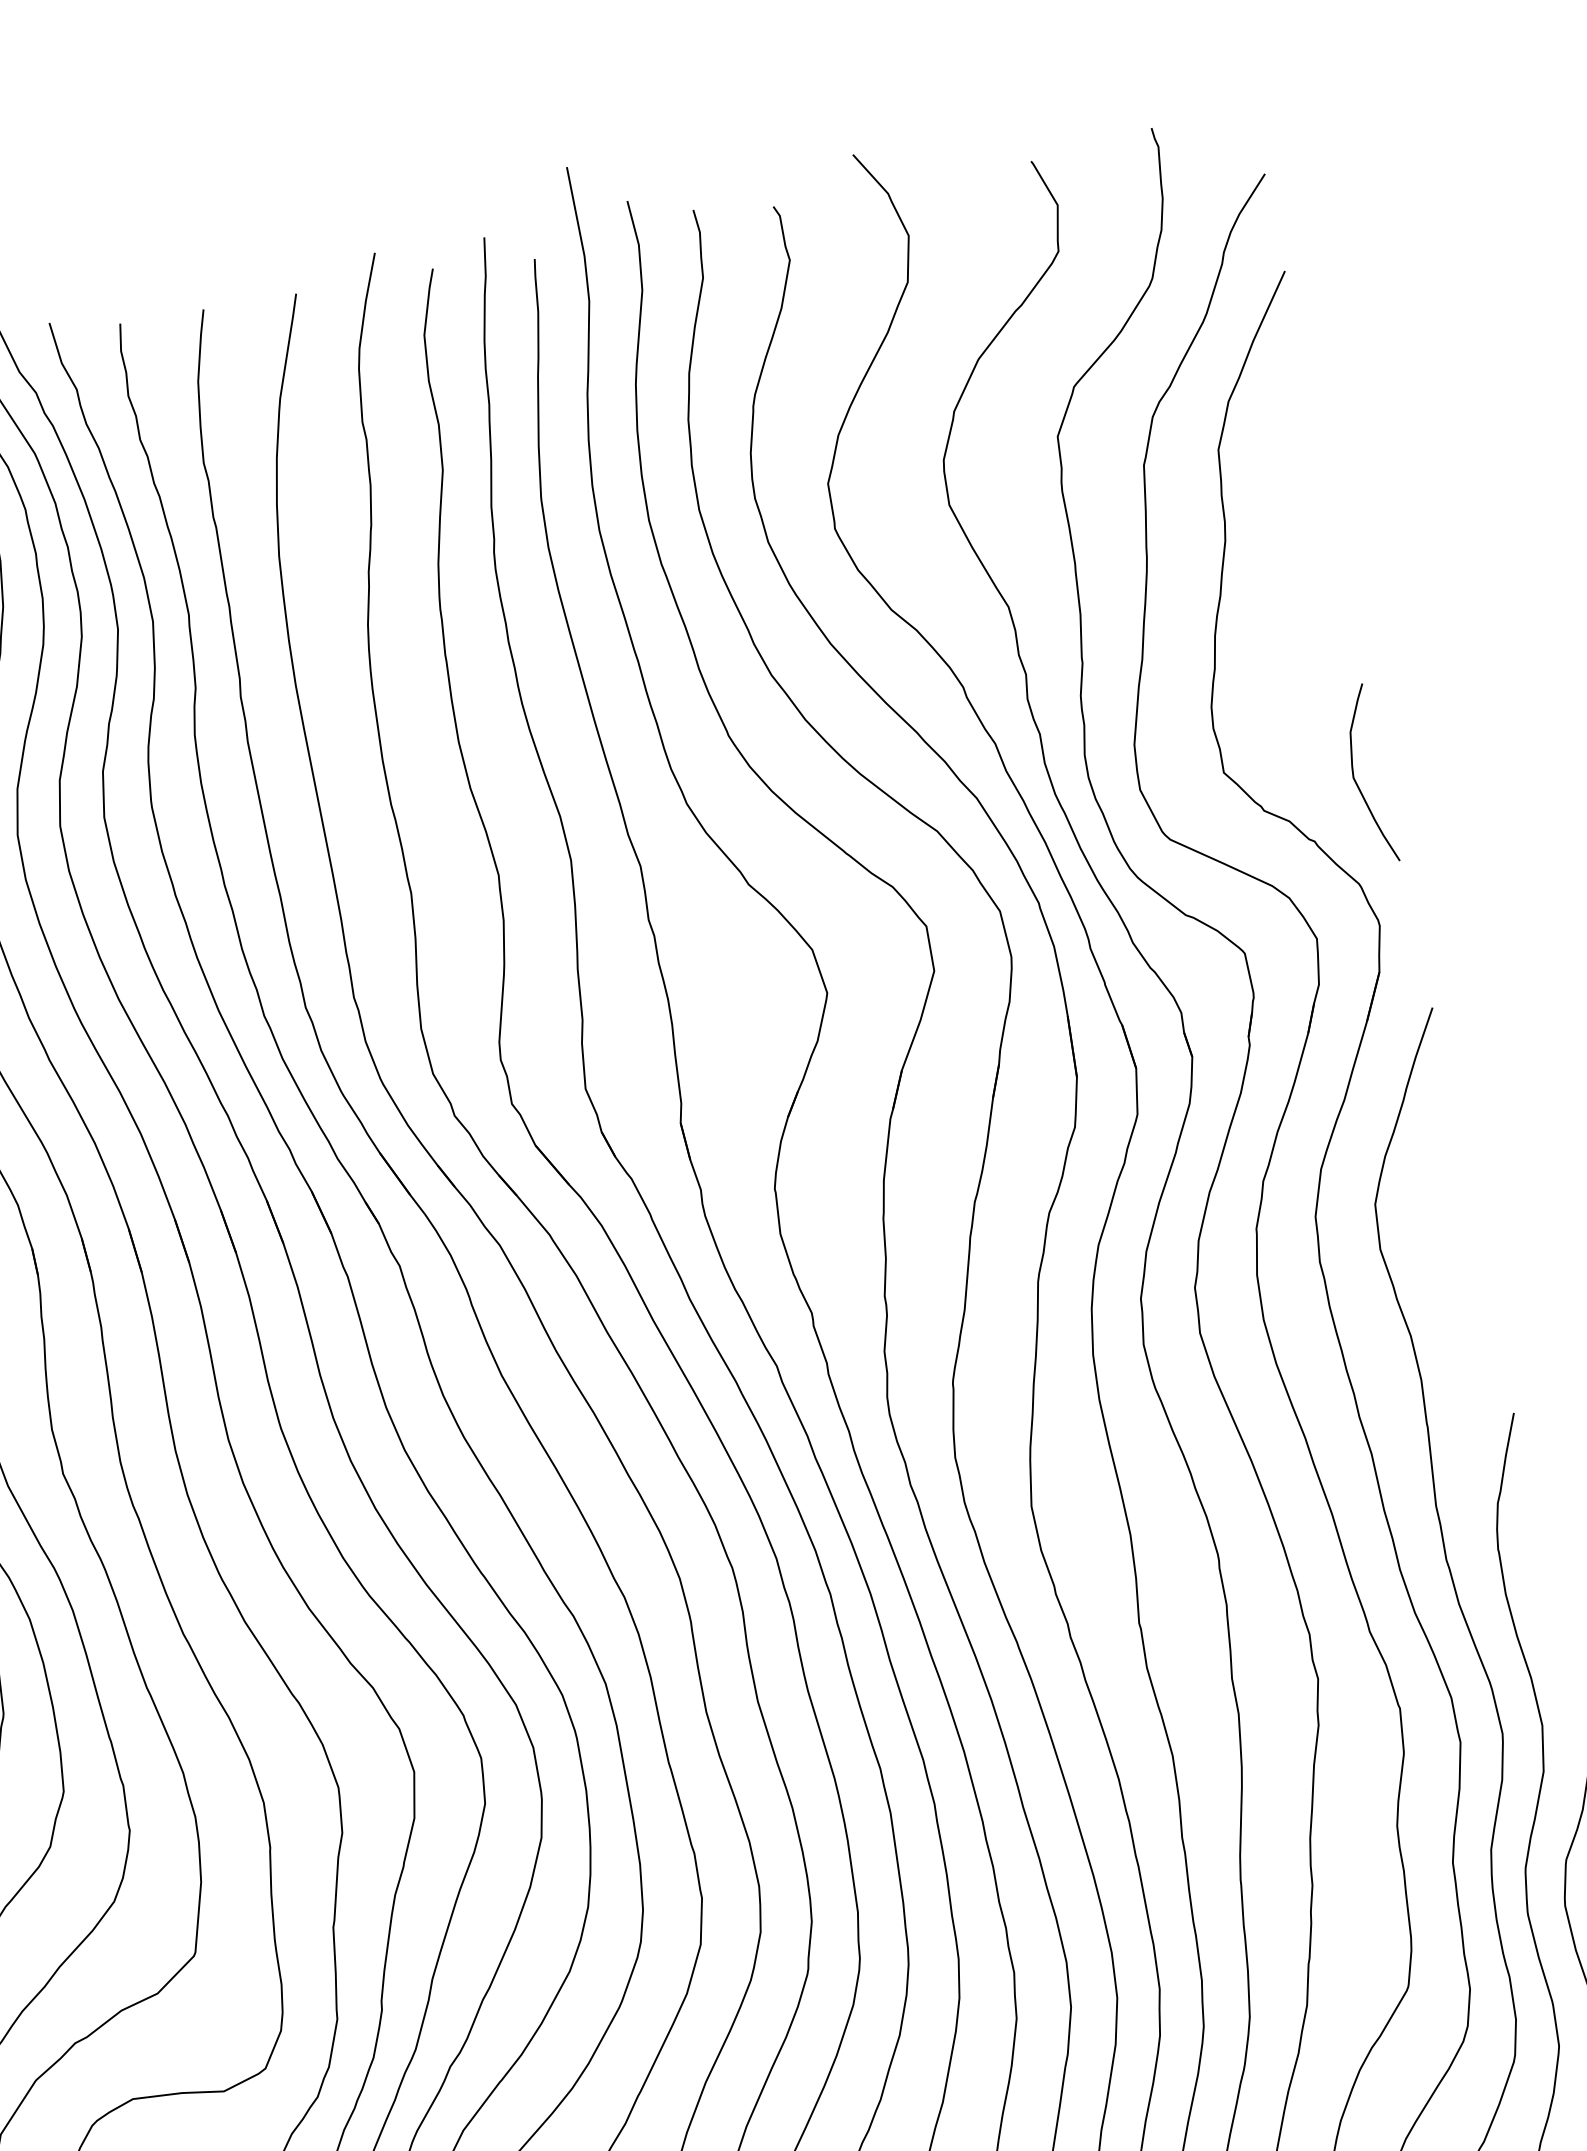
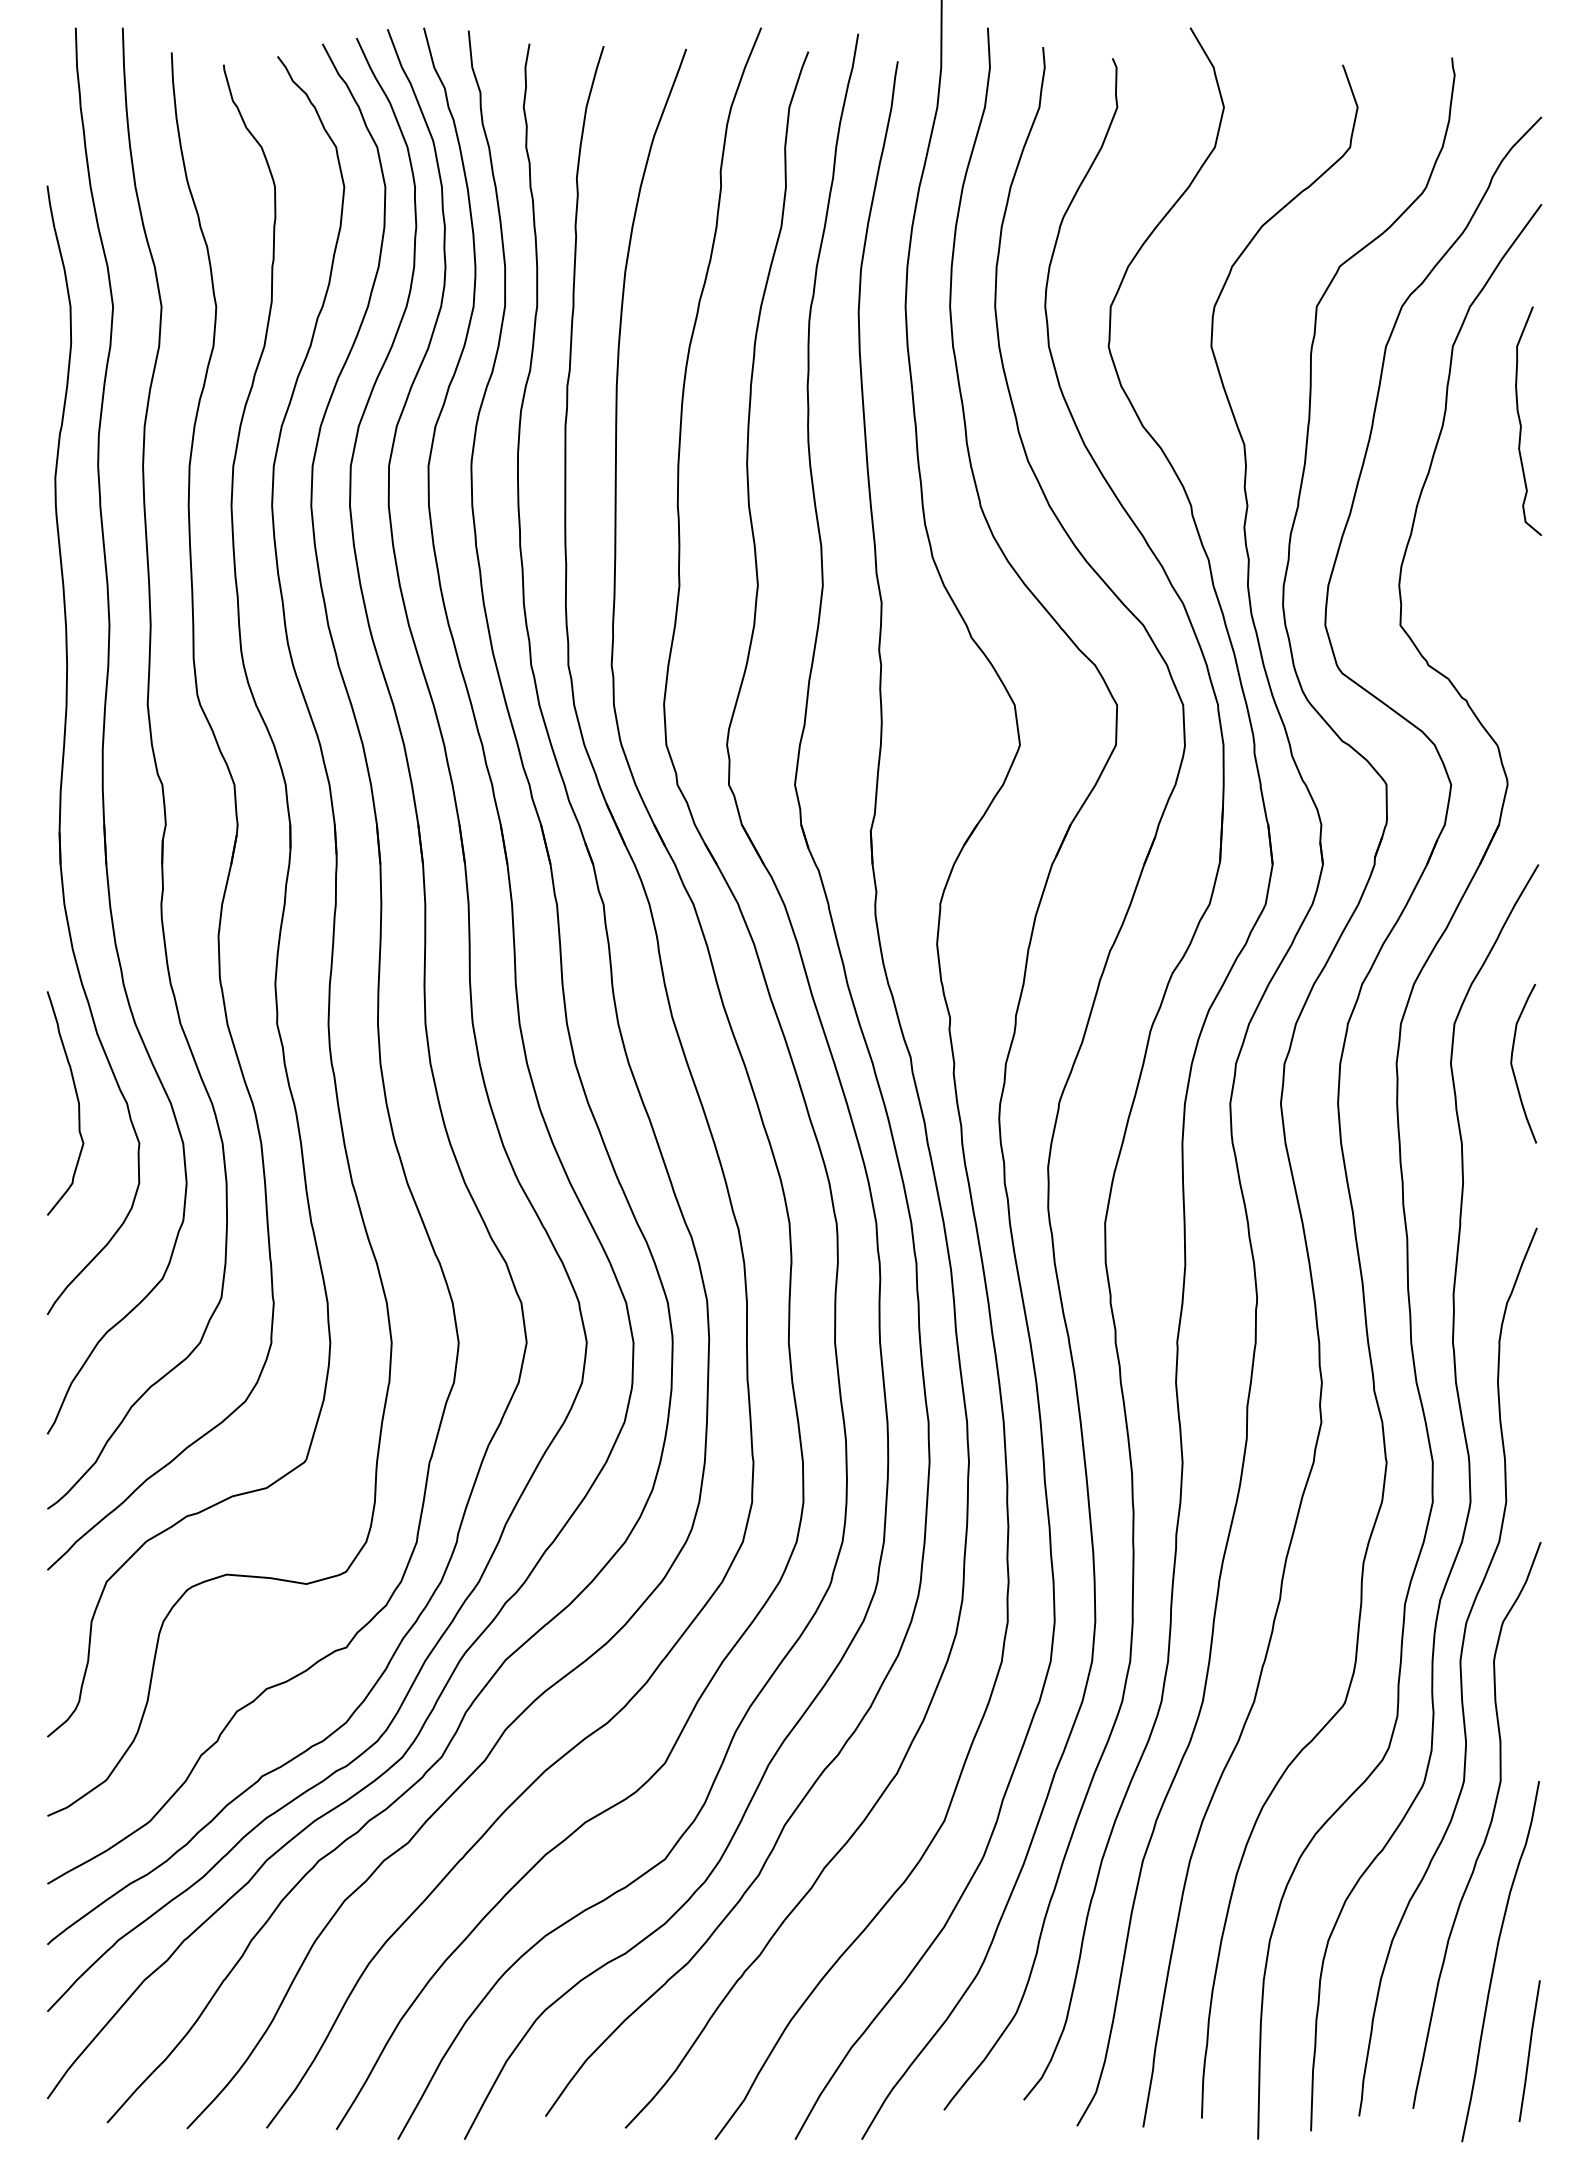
curve: (1312, 518) -> (1521, 422), added
curve: (1357, 781) -> (1513, 1067), moved

